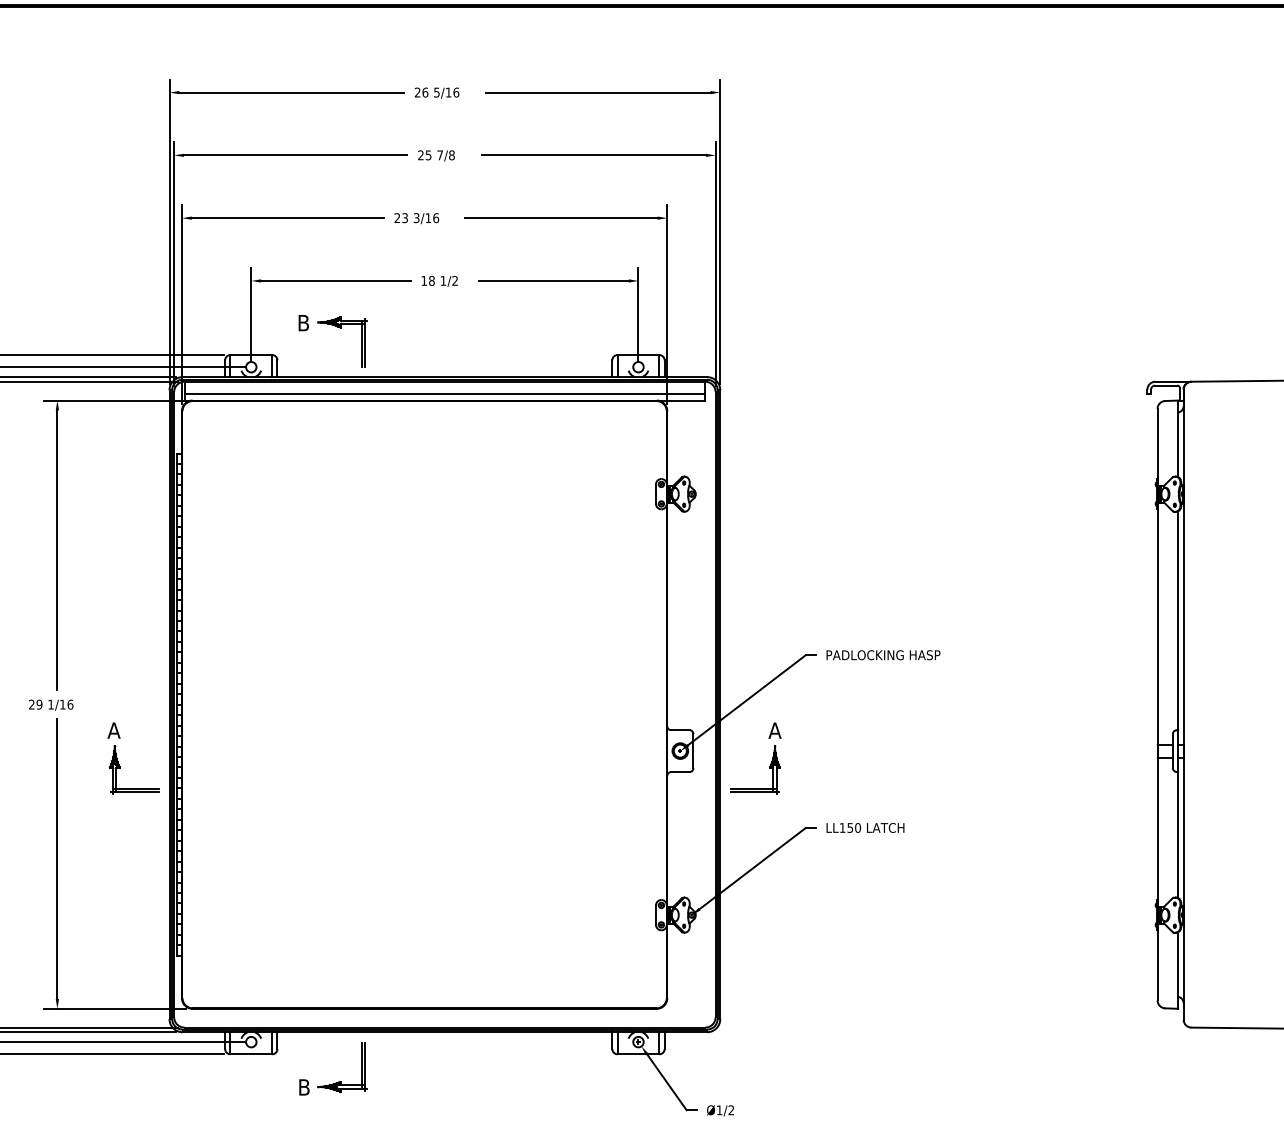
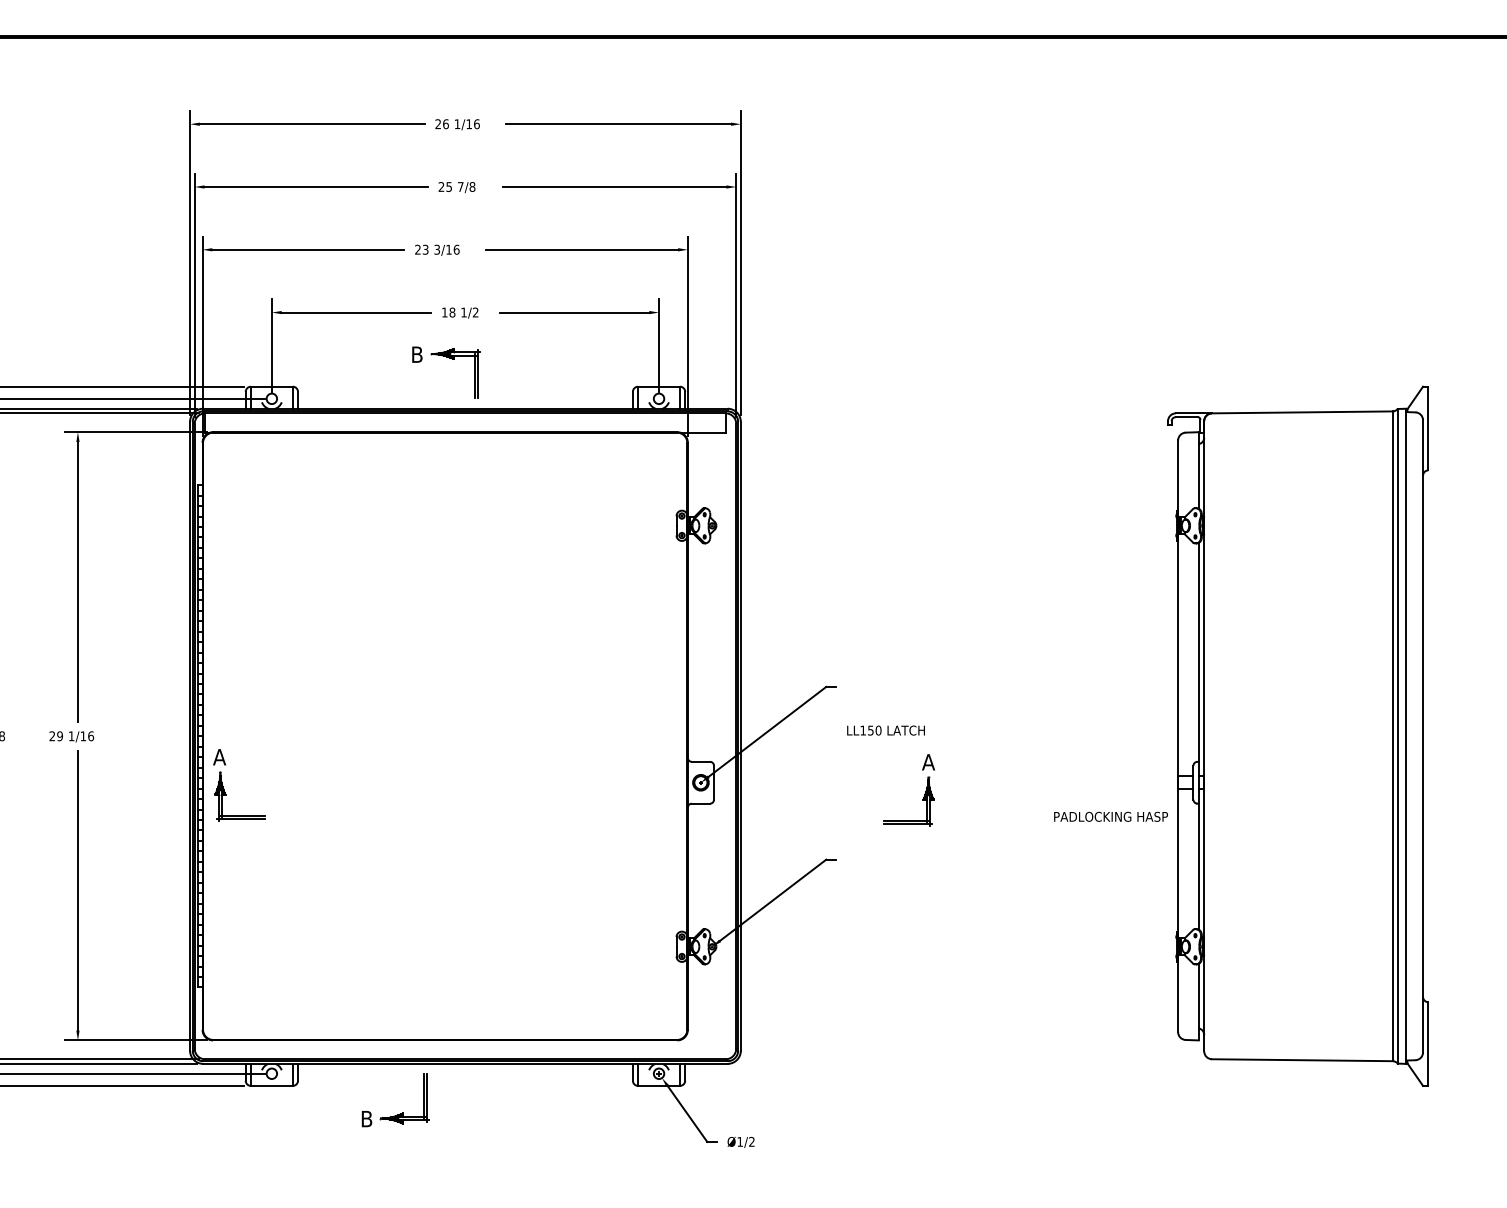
text: (436, 92) -> (457, 124), 5/16 -> 1/16
part: (337, 327) -> (451, 359), moved
line: (444, 393) -> (465, 425), removed
text: (882, 654) -> (1110, 816), moved
part: (119, 764) -> (225, 791), moved
part: (769, 764) -> (923, 796), moved
text: (864, 827) -> (885, 730), moved
part: (336, 1081) -> (399, 1113), moved

